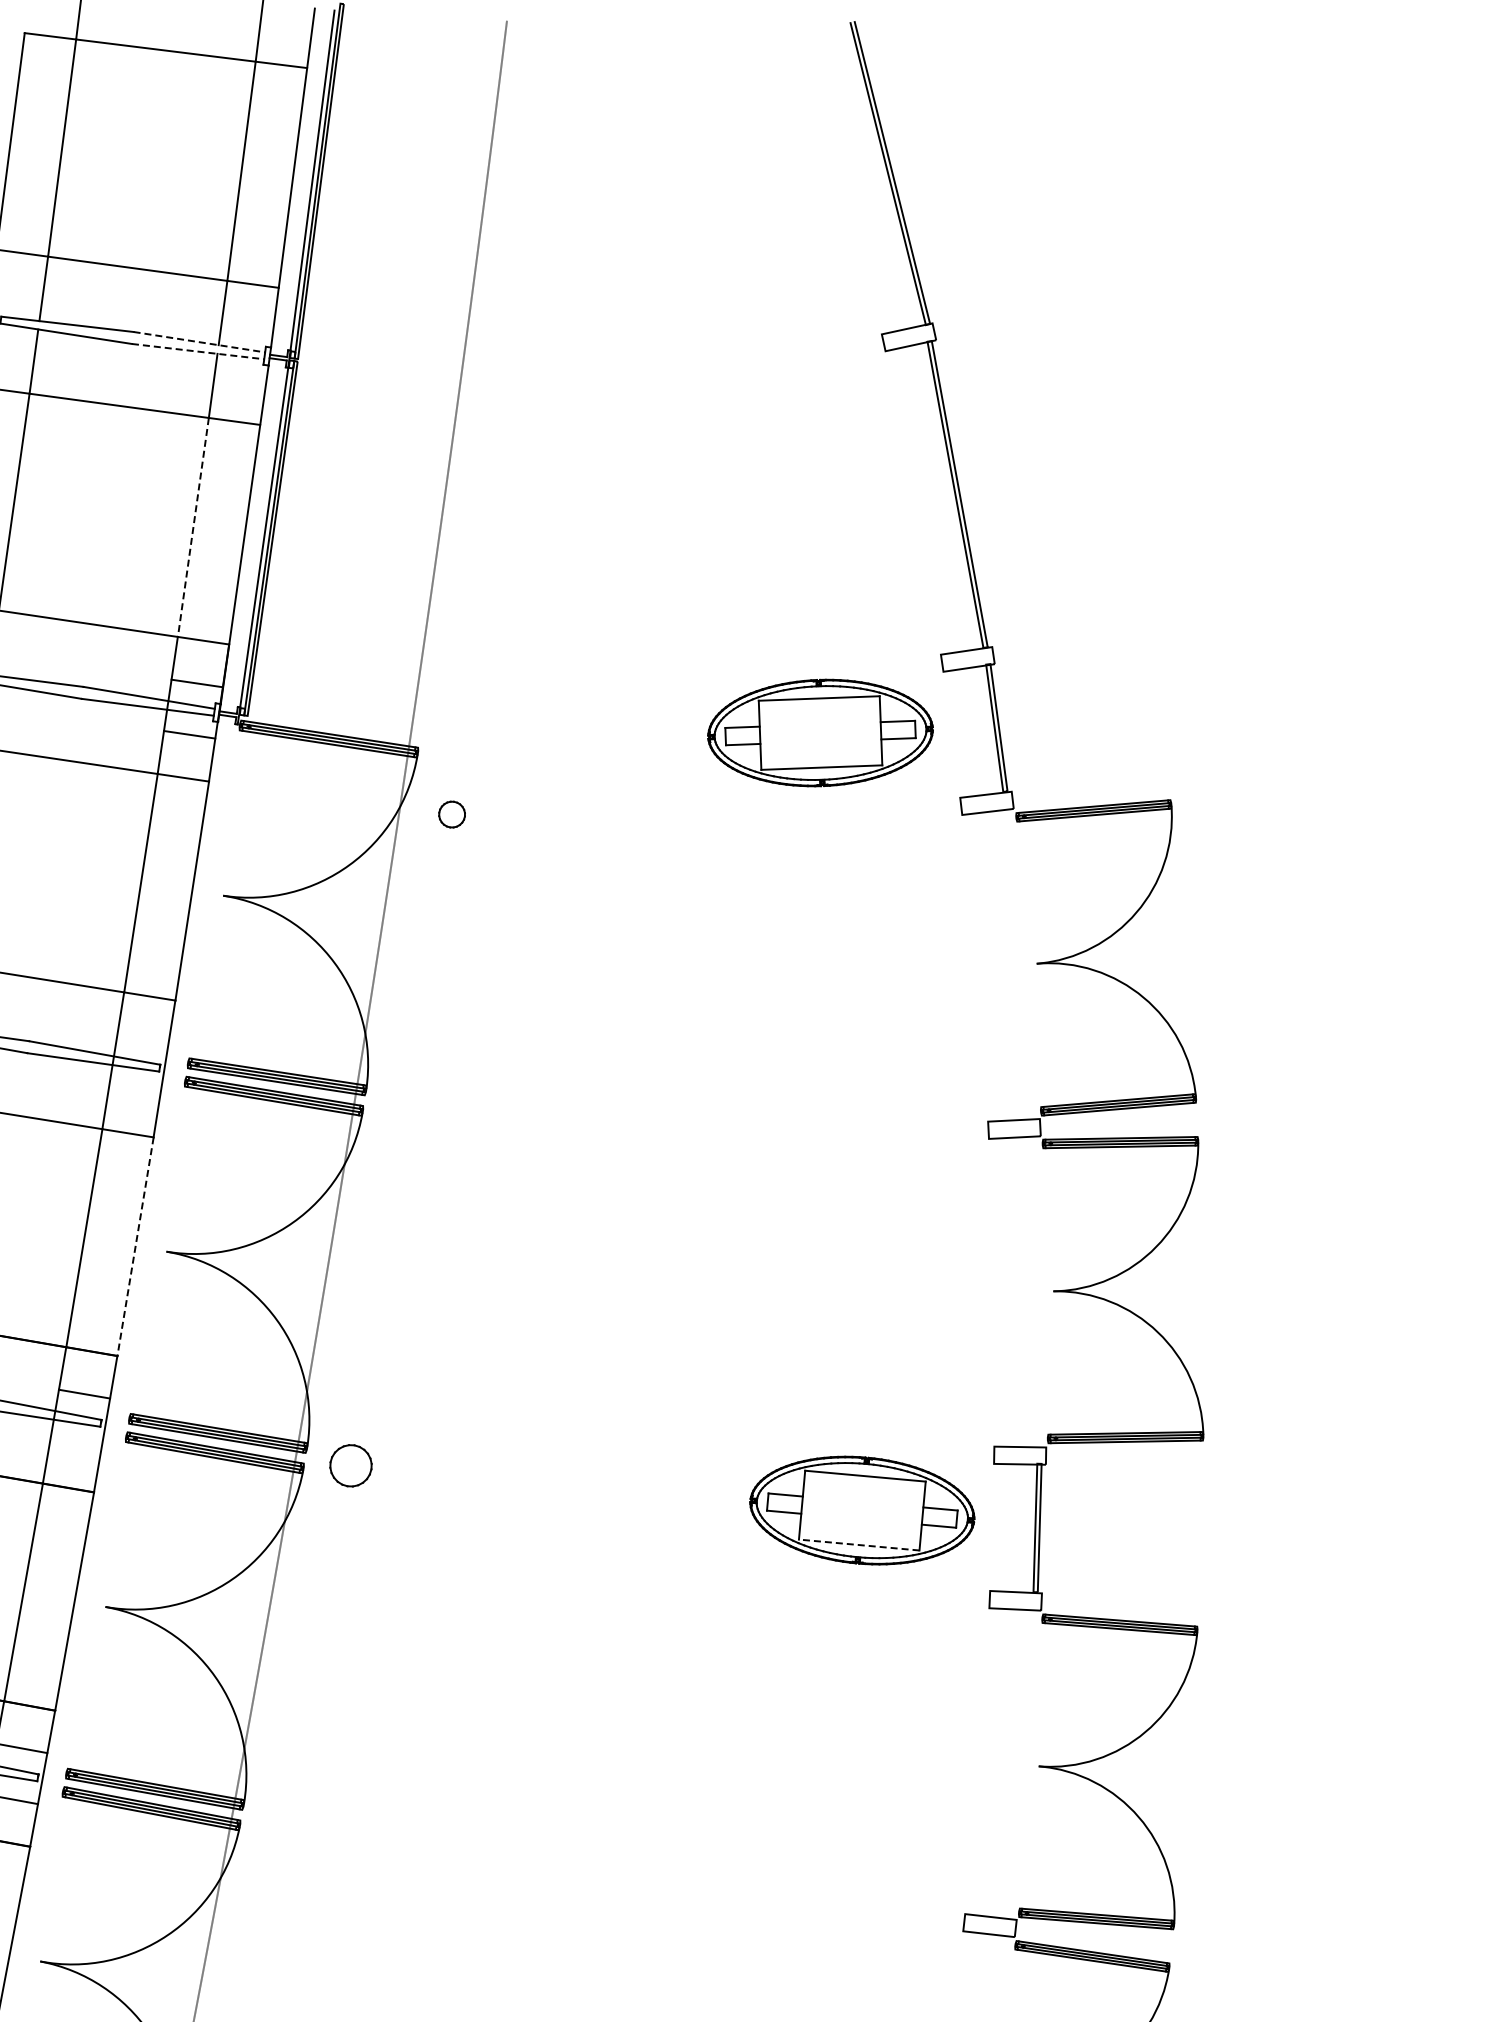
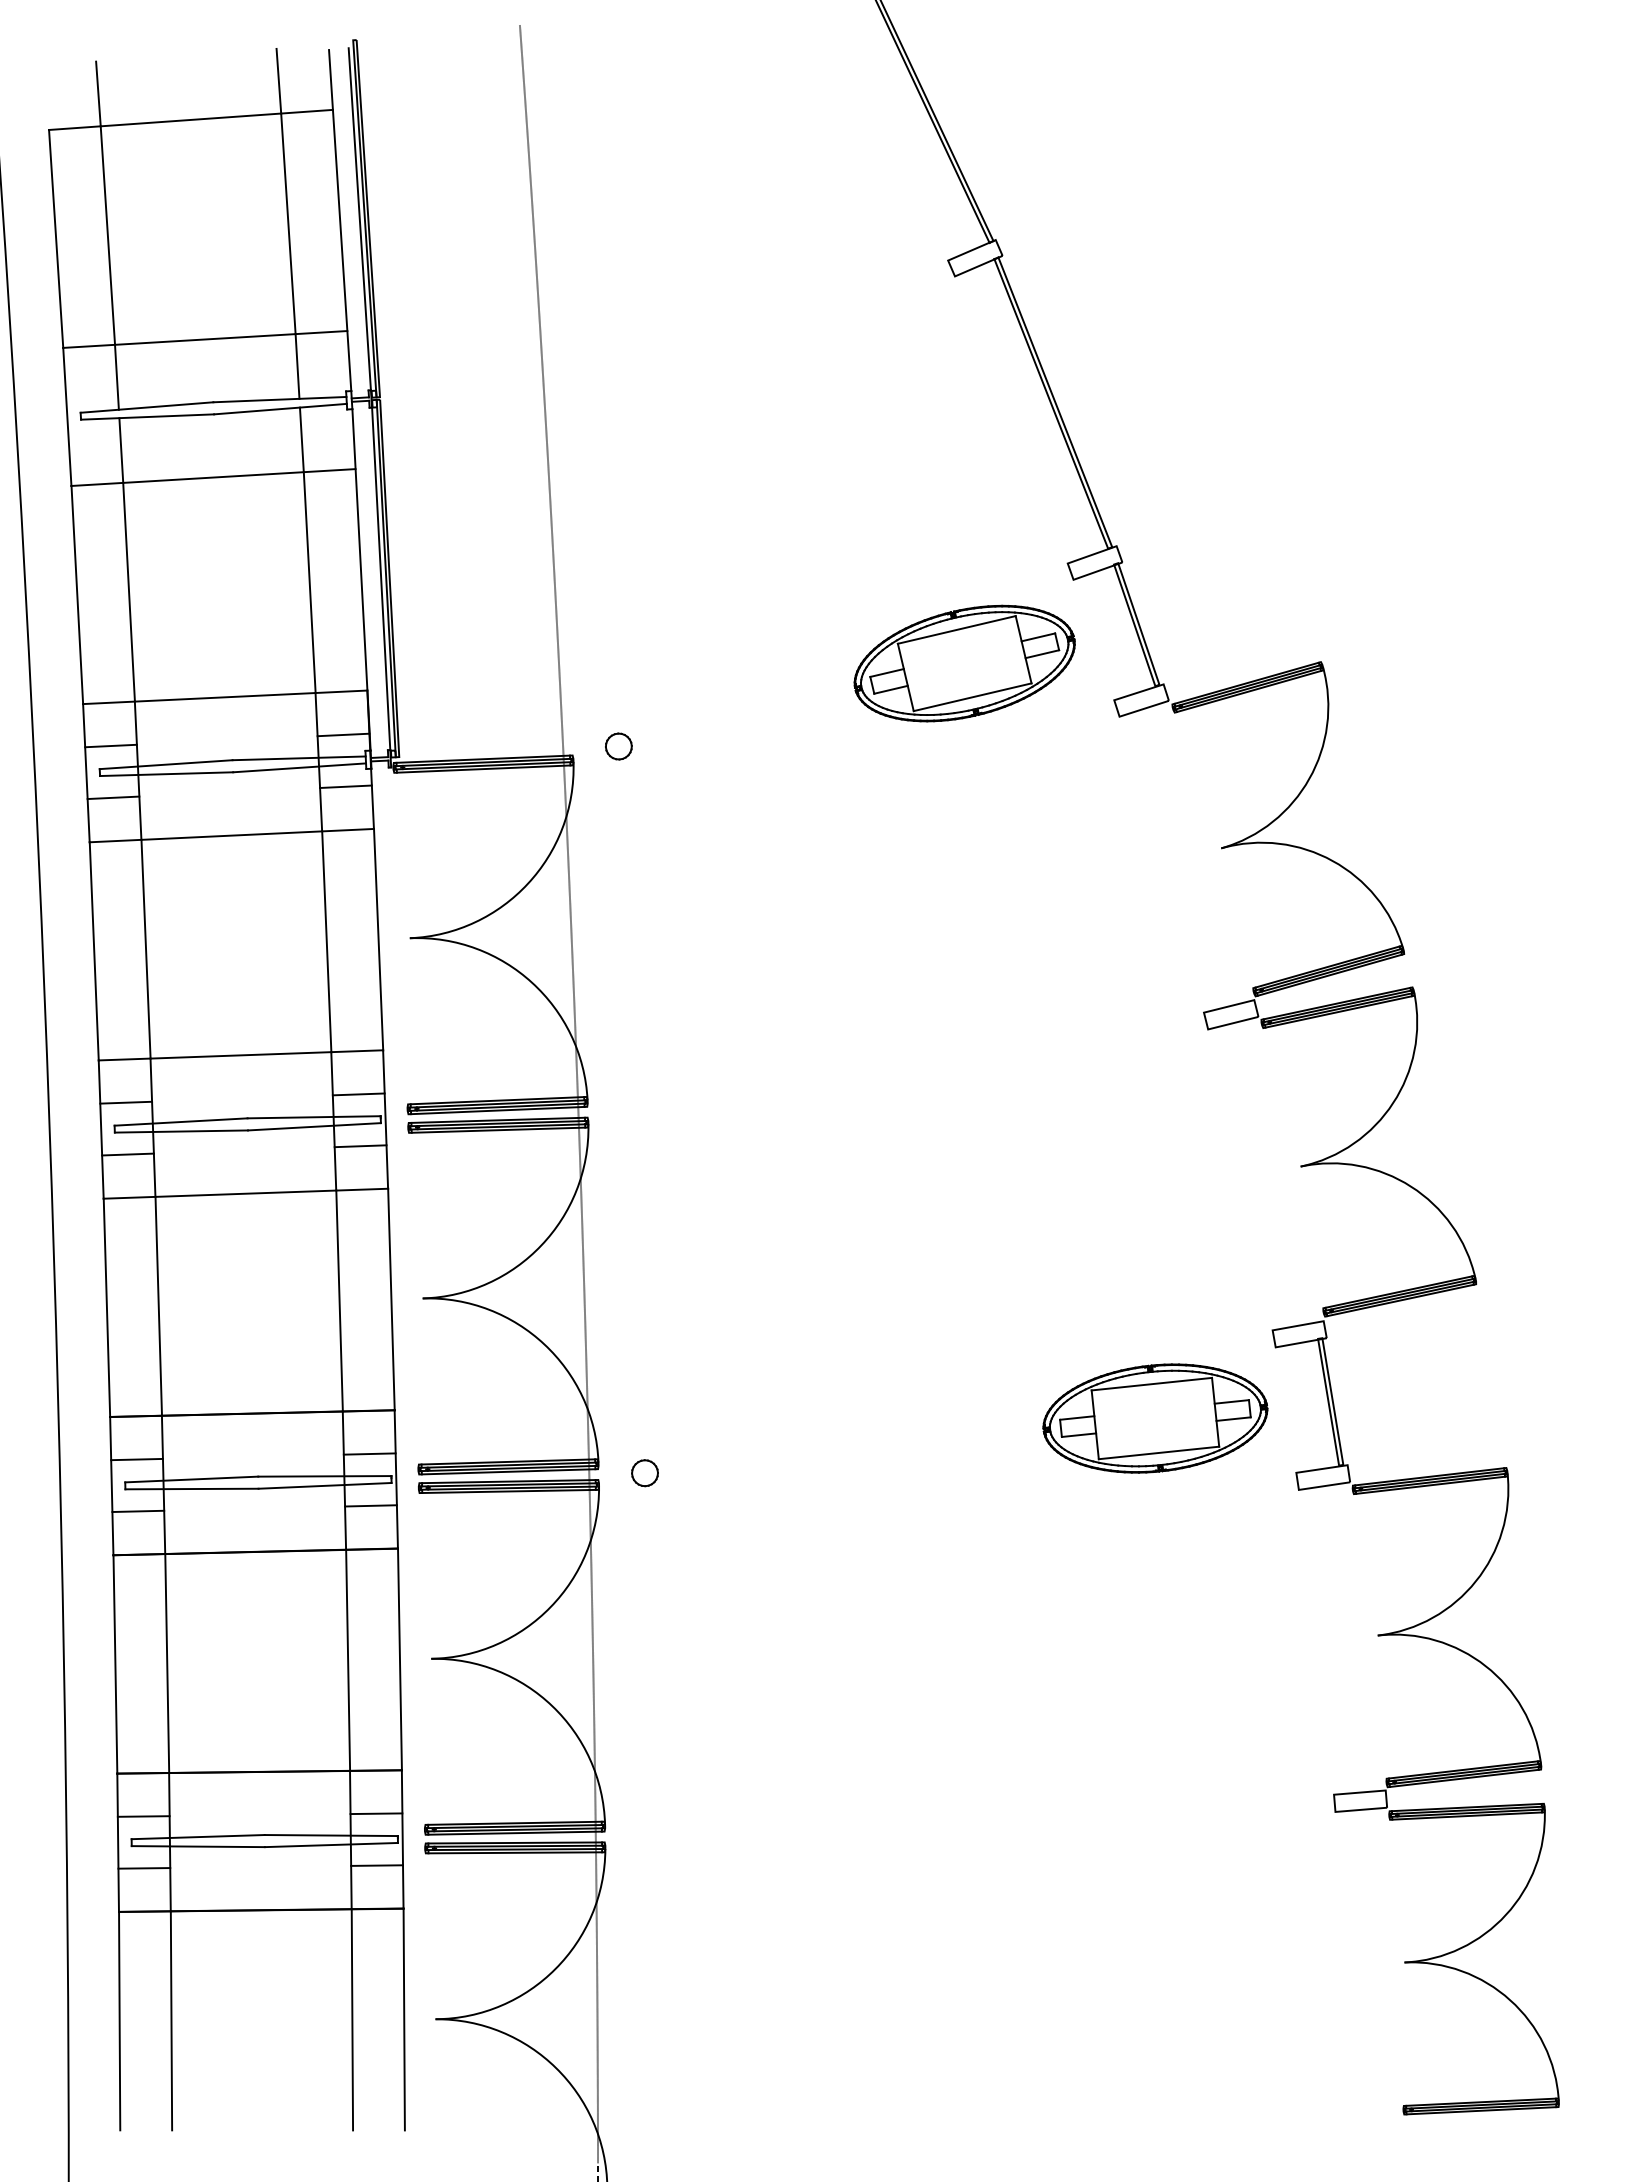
line: (198, 341) -> (279, 399), dashed -> solid
line: (198, 351) -> (280, 409), dashed -> solid
line: (193, 527) -> (309, 582), dashed -> solid
part: (451, 814) -> (618, 746), moved
line: (142, 1039) -> (358, 1094), added
line: (134, 1090) -> (360, 1146), added
line: (135, 1246) -> (391, 1299), dashed -> solid
line: (75, 1444) -> (370, 1505), added
part: (350, 1466) -> (644, 1473), size x0.62
line: (859, 1544) -> (1159, 1452), dashed -> solid

